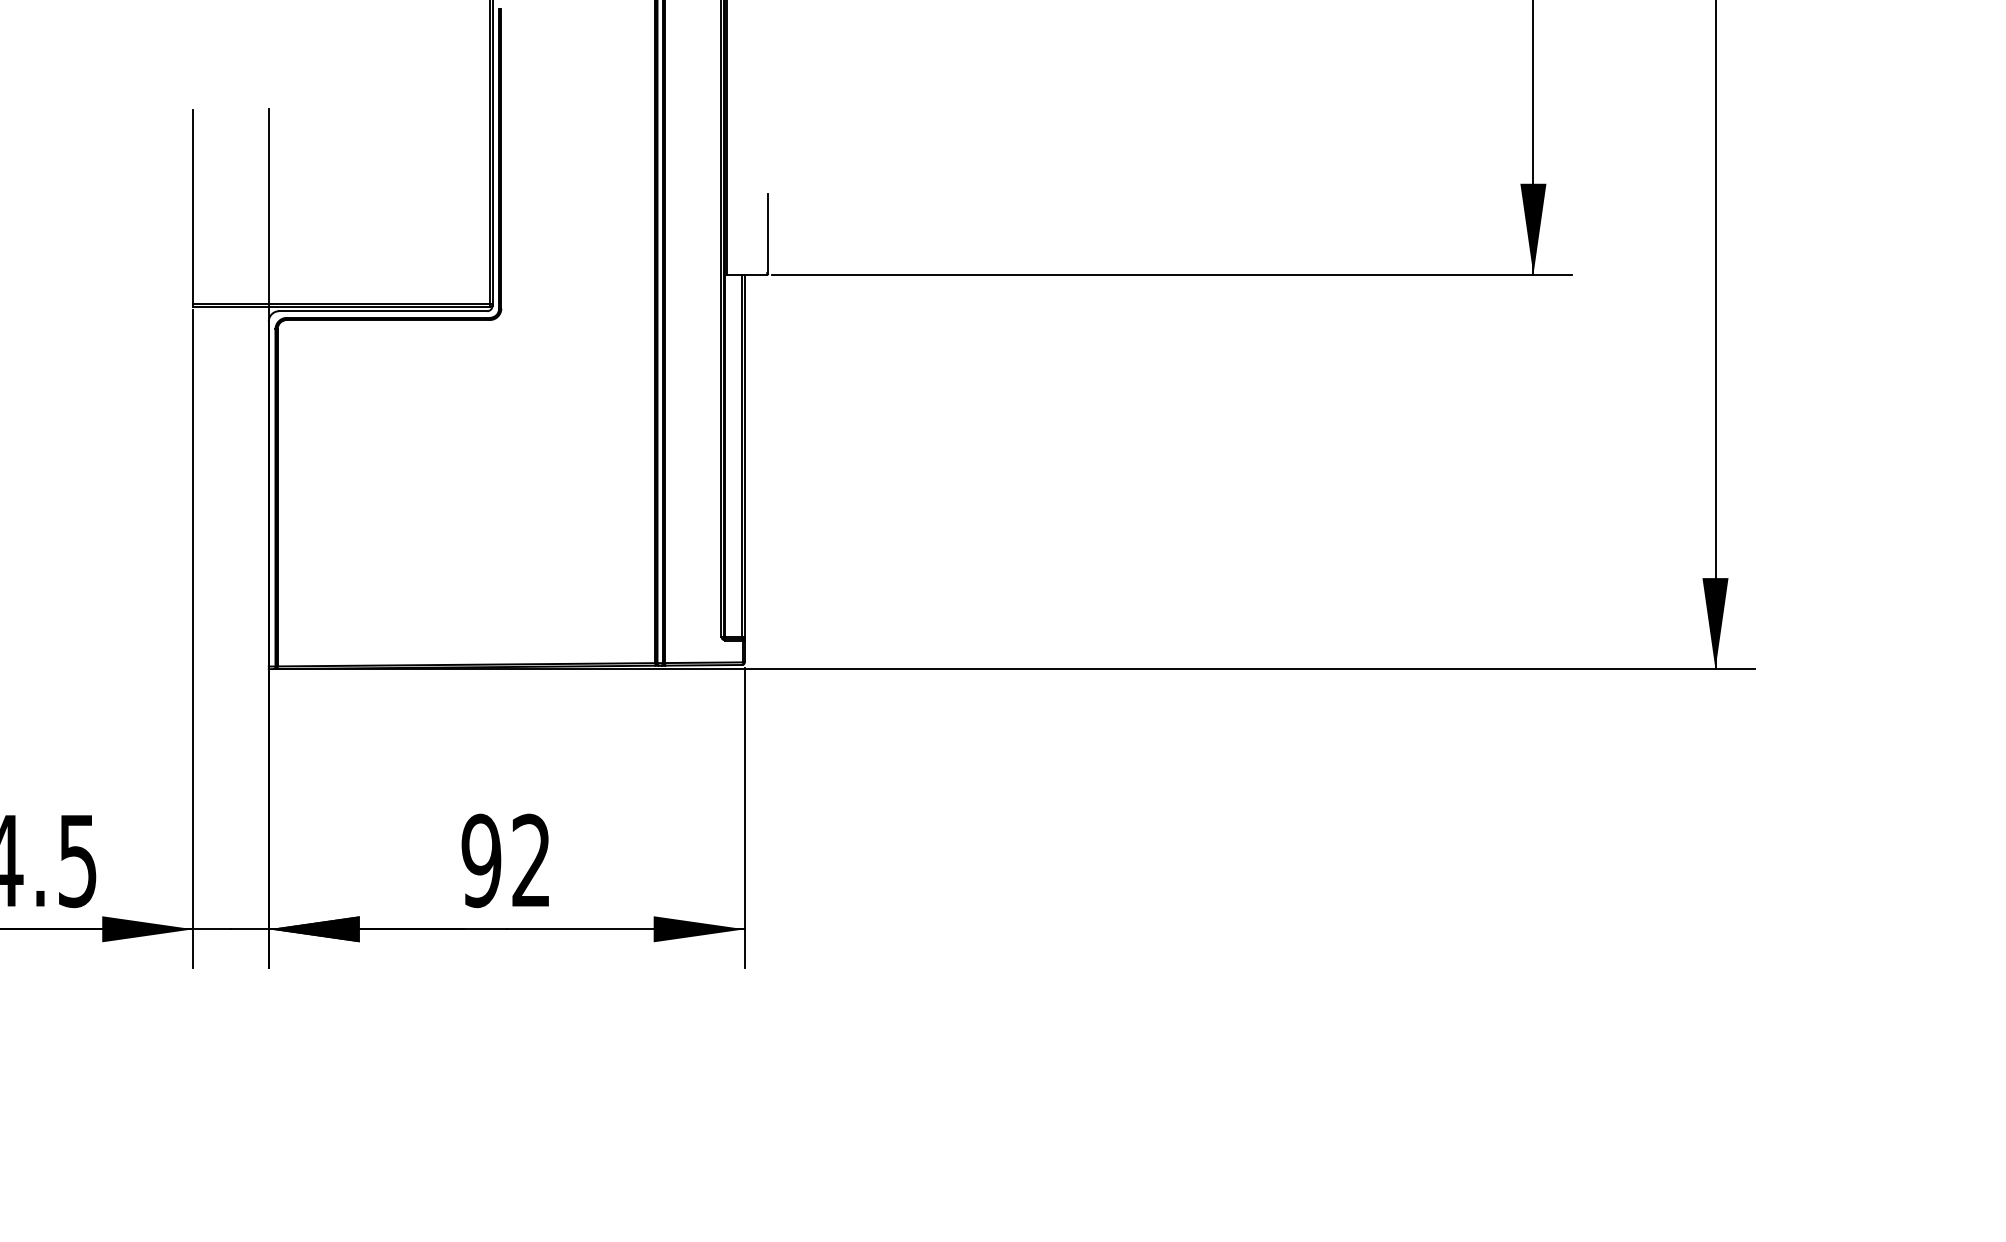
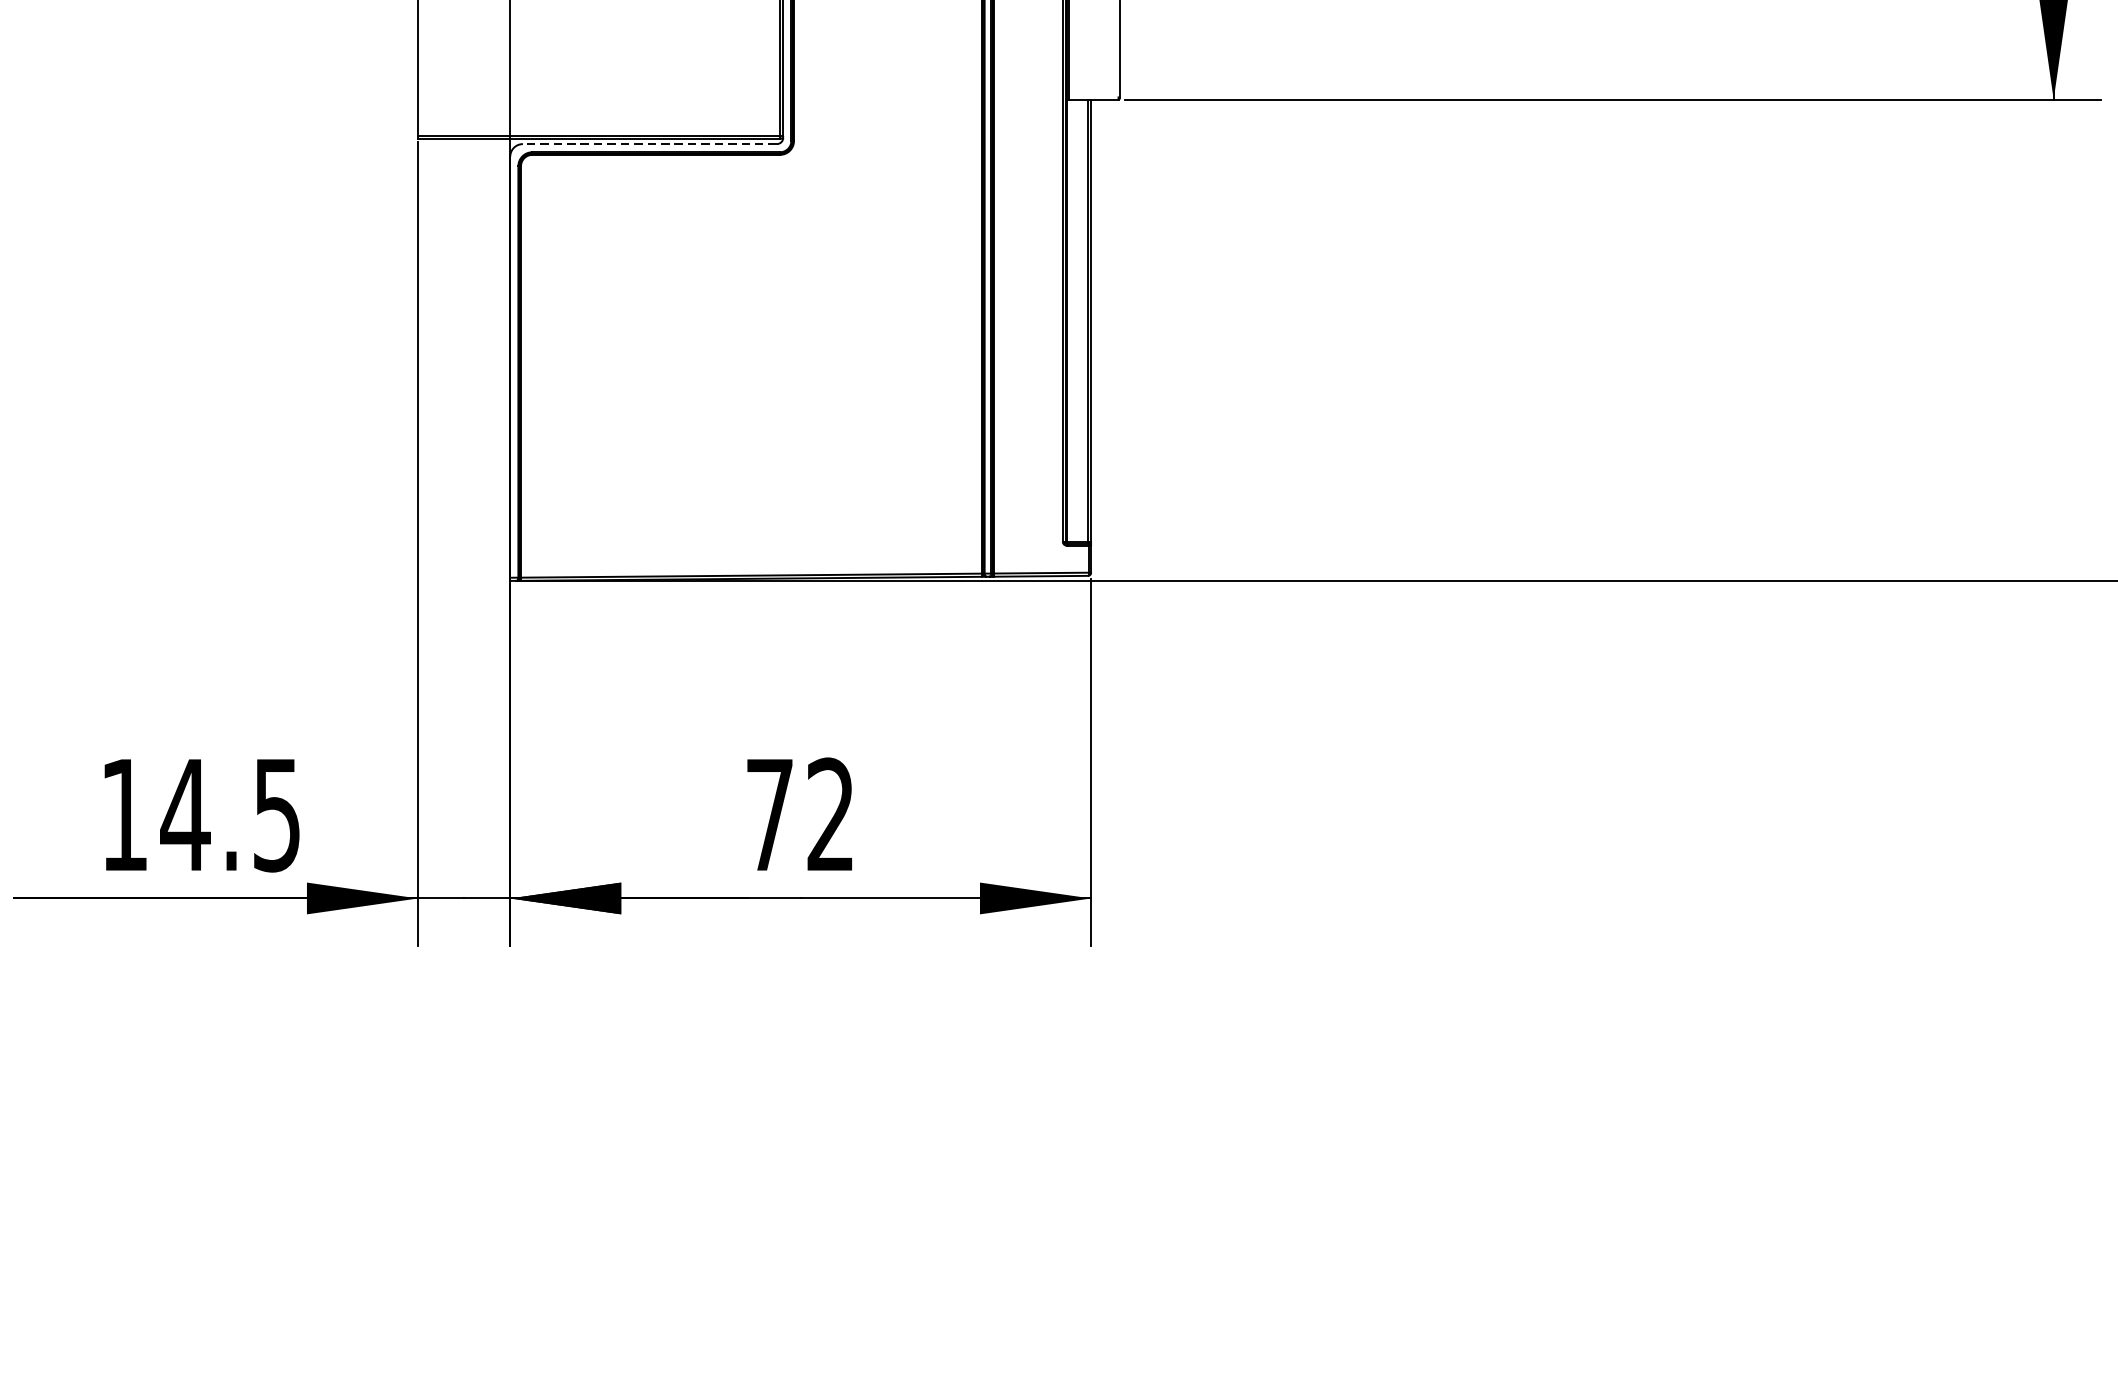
line: (382, 311) -> (648, 144), solid -> dashed
text: (481, 860) -> (769, 814), 92 -> 72

